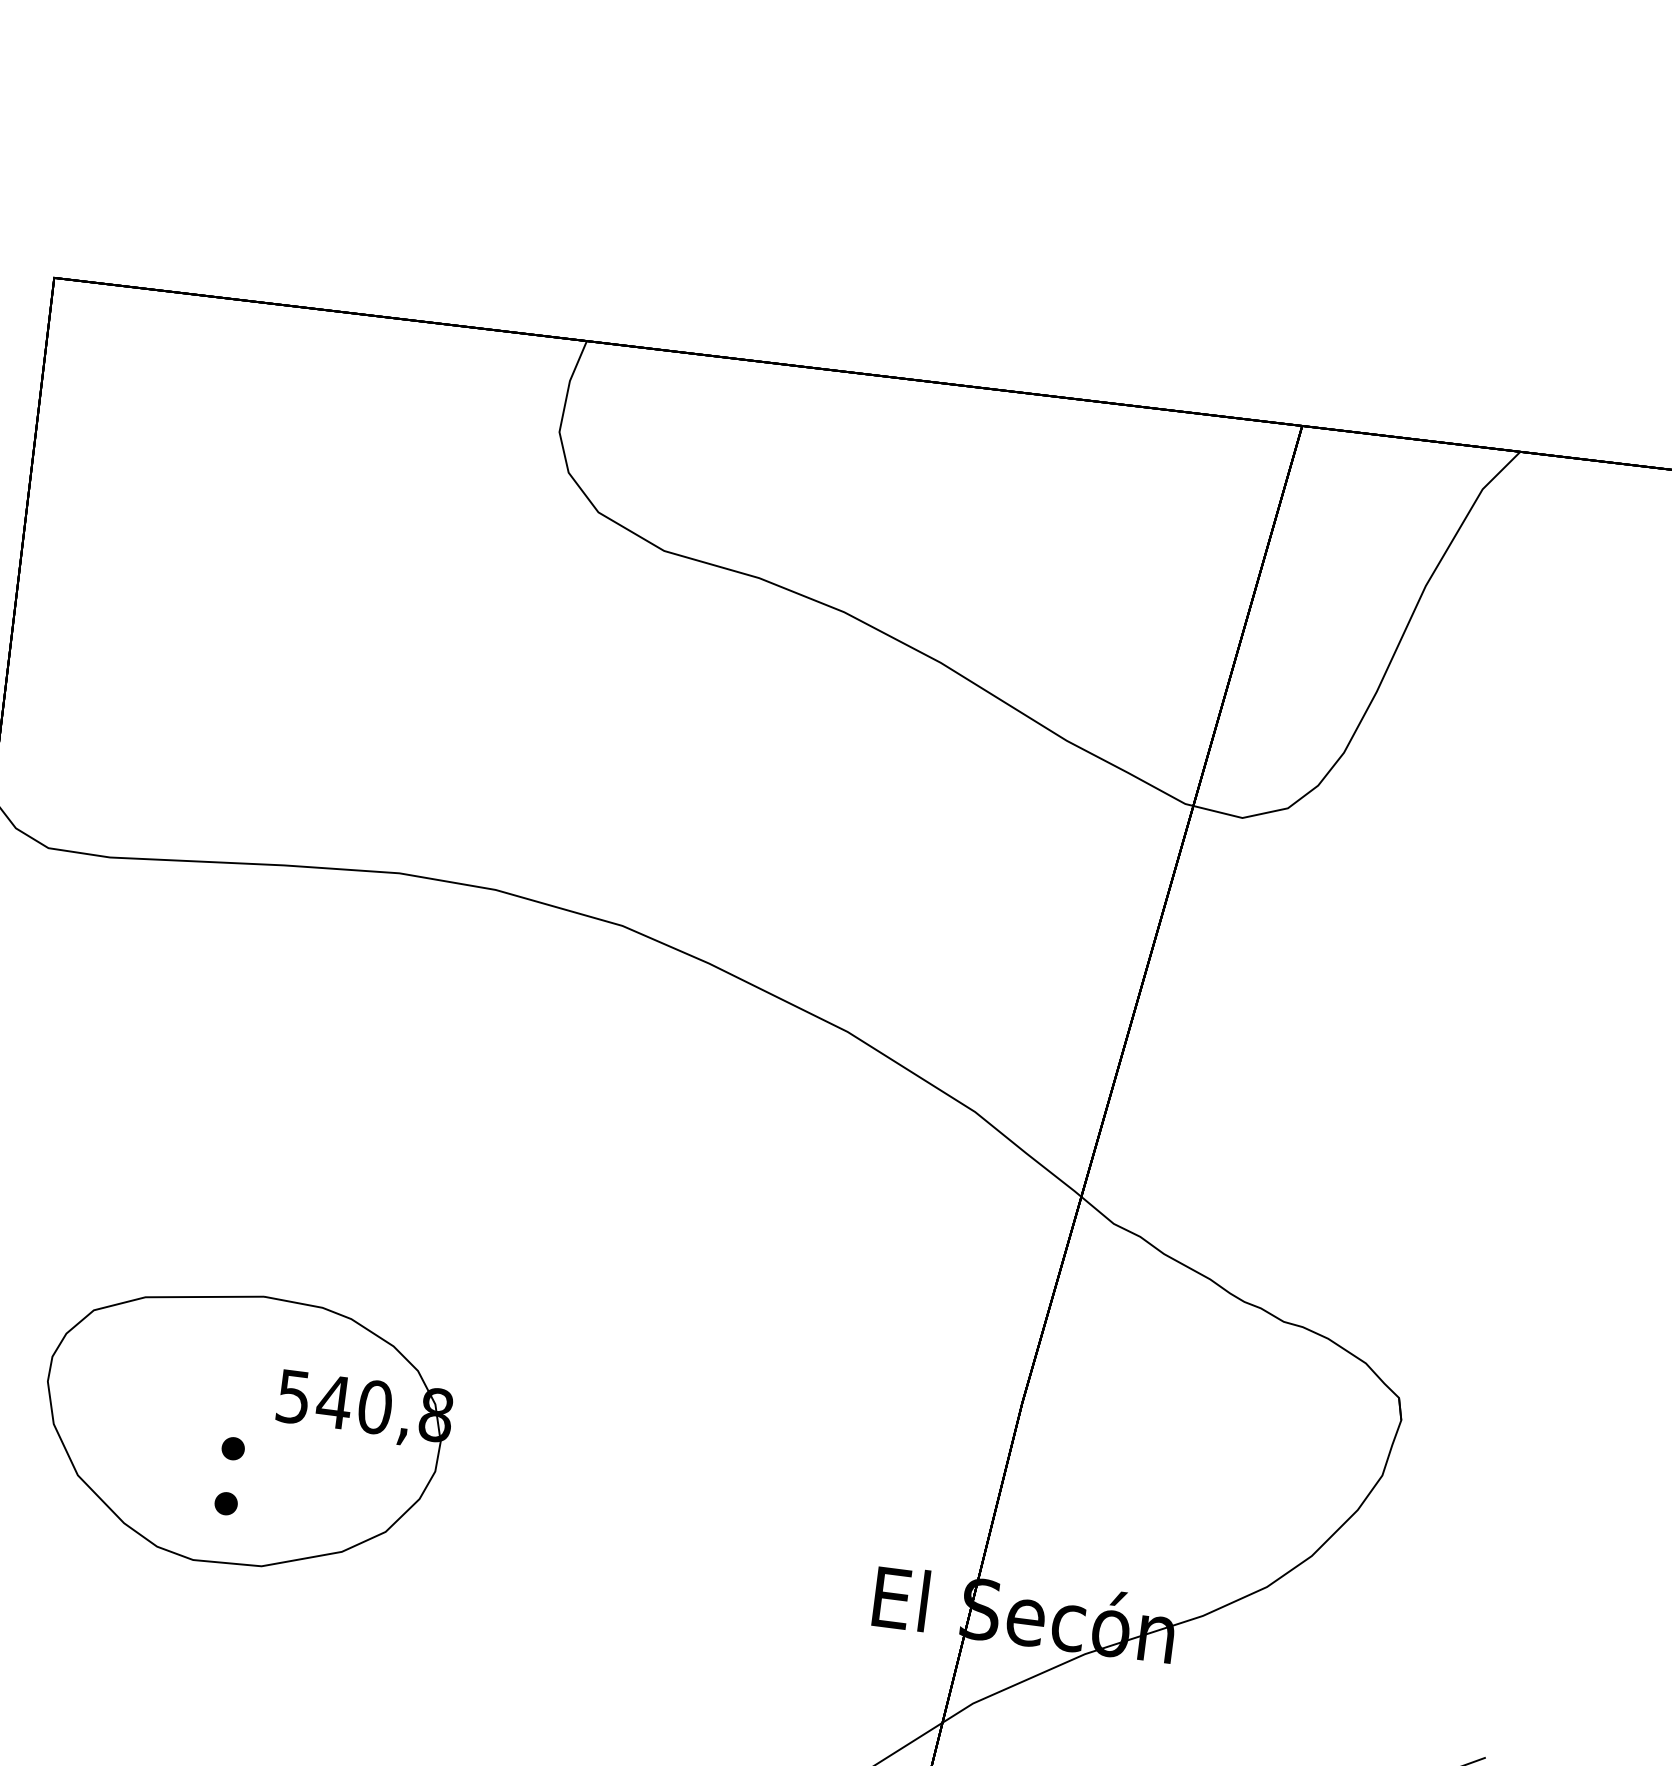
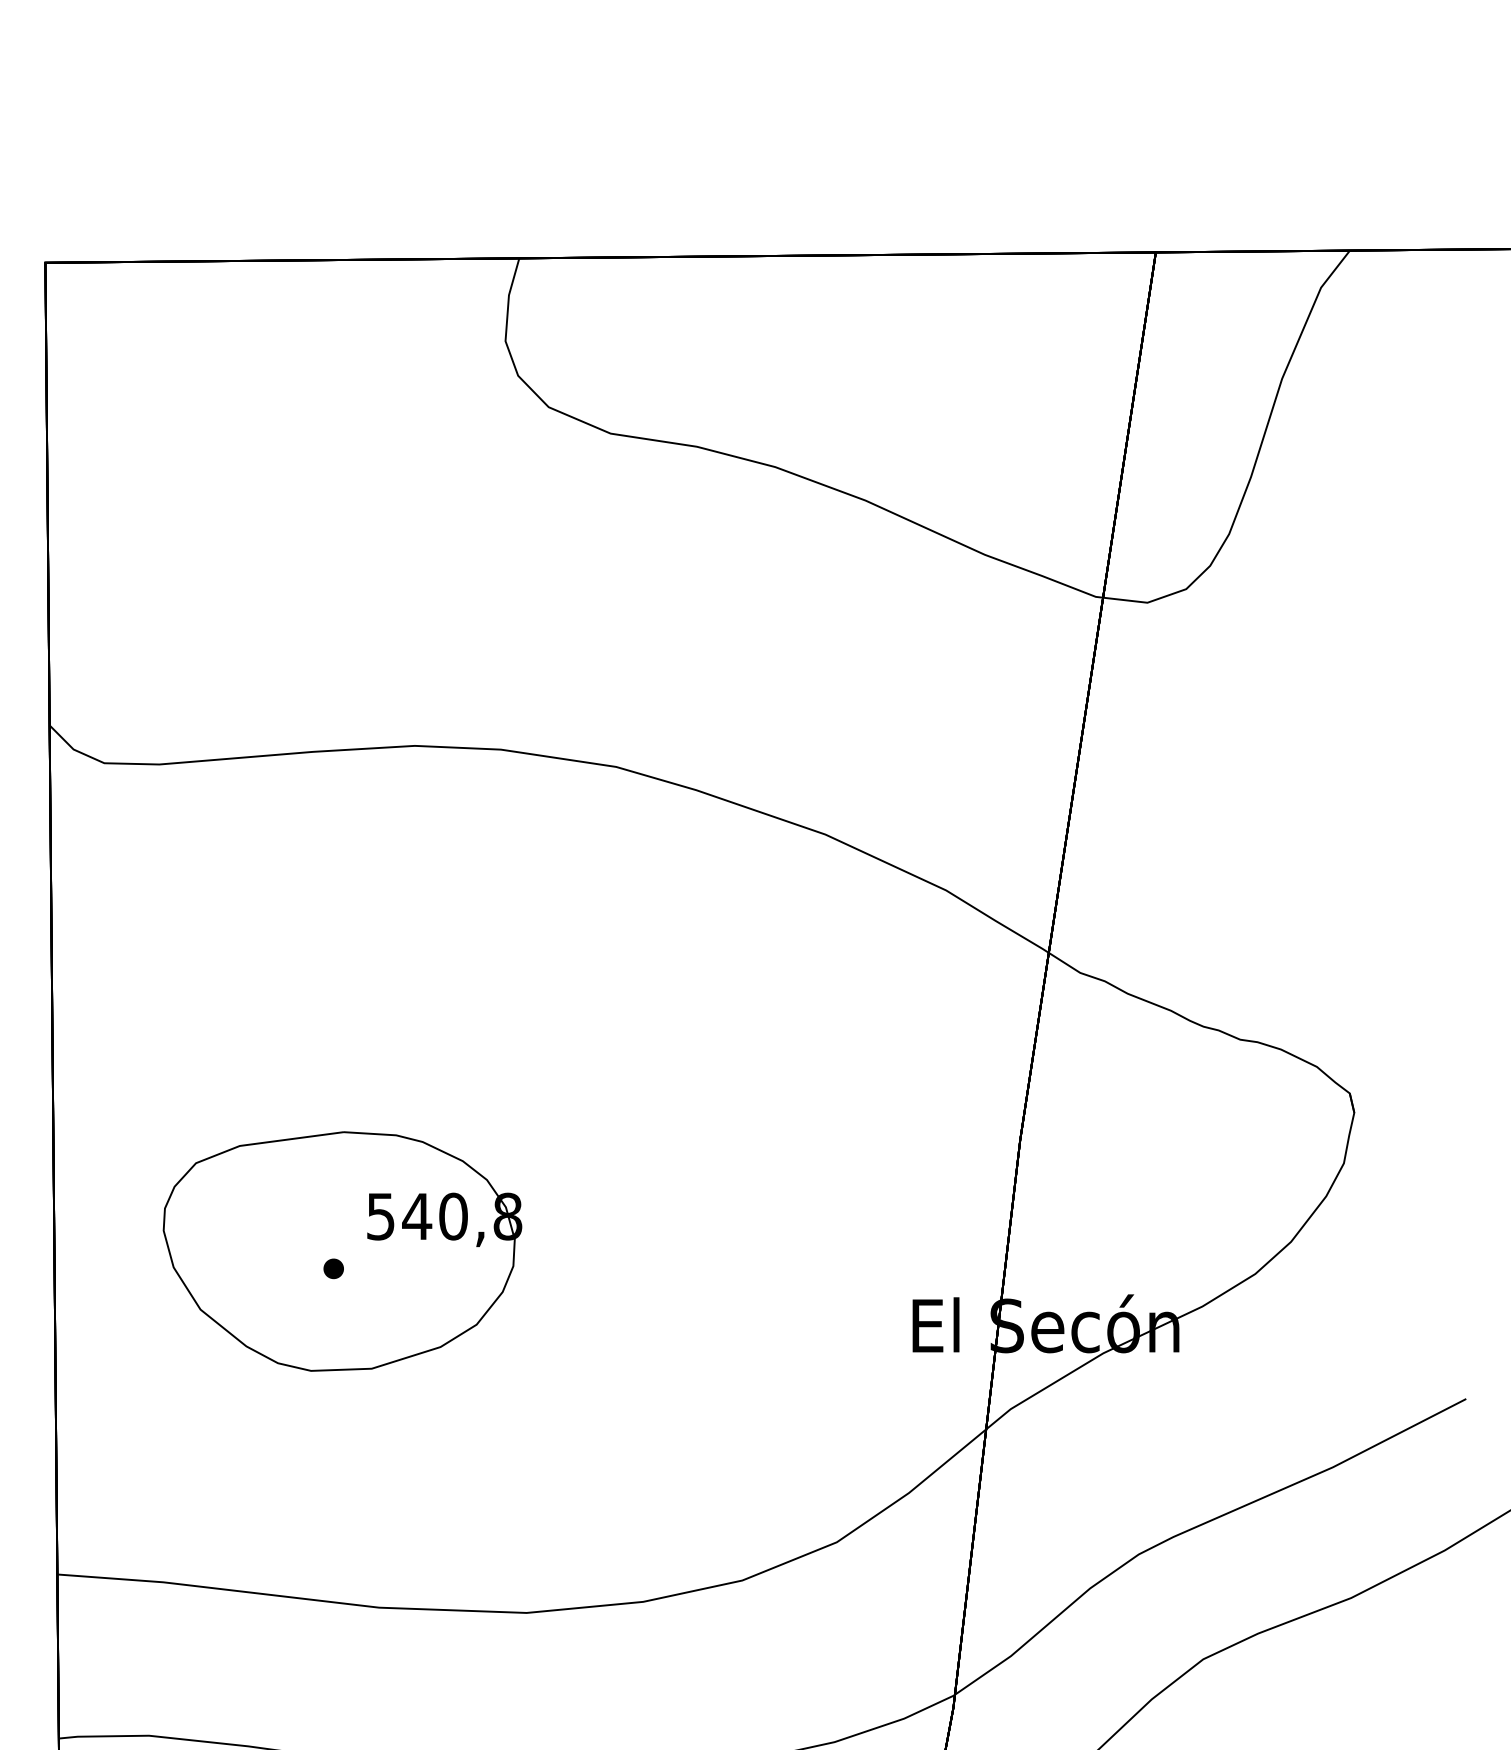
part: (225, 1503) -> (333, 1317), removed

